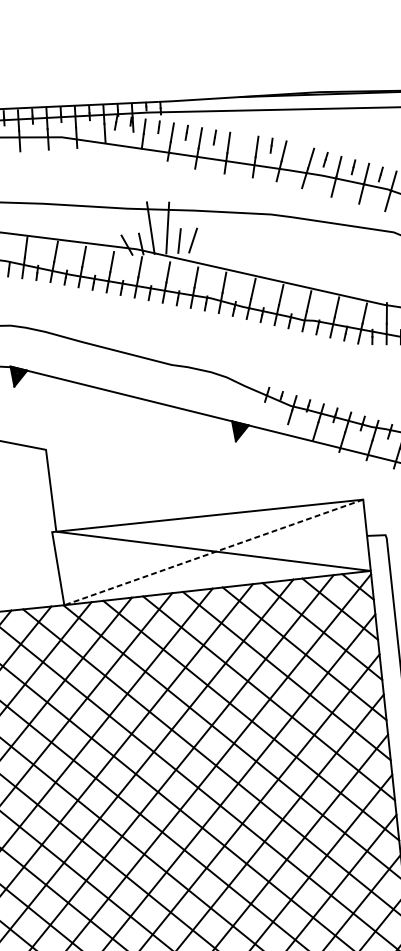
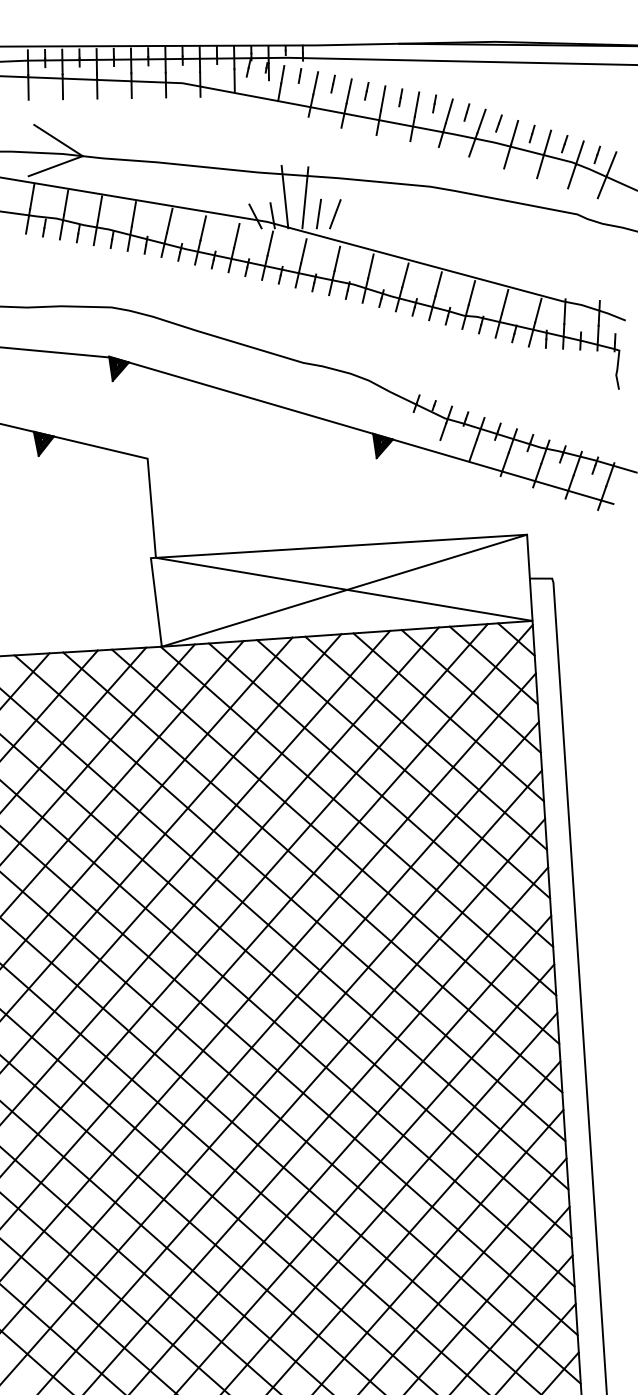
line: (243, 141) -> (400, 97), added
line: (298, 151) -> (466, 112), added
line: (213, 552) -> (344, 590), dashed -> solid

